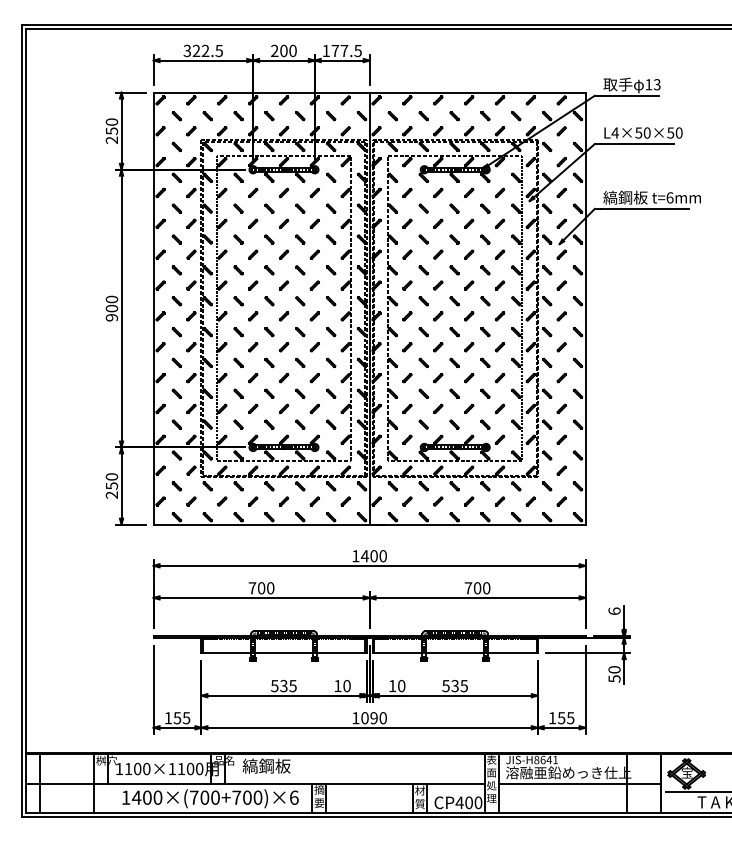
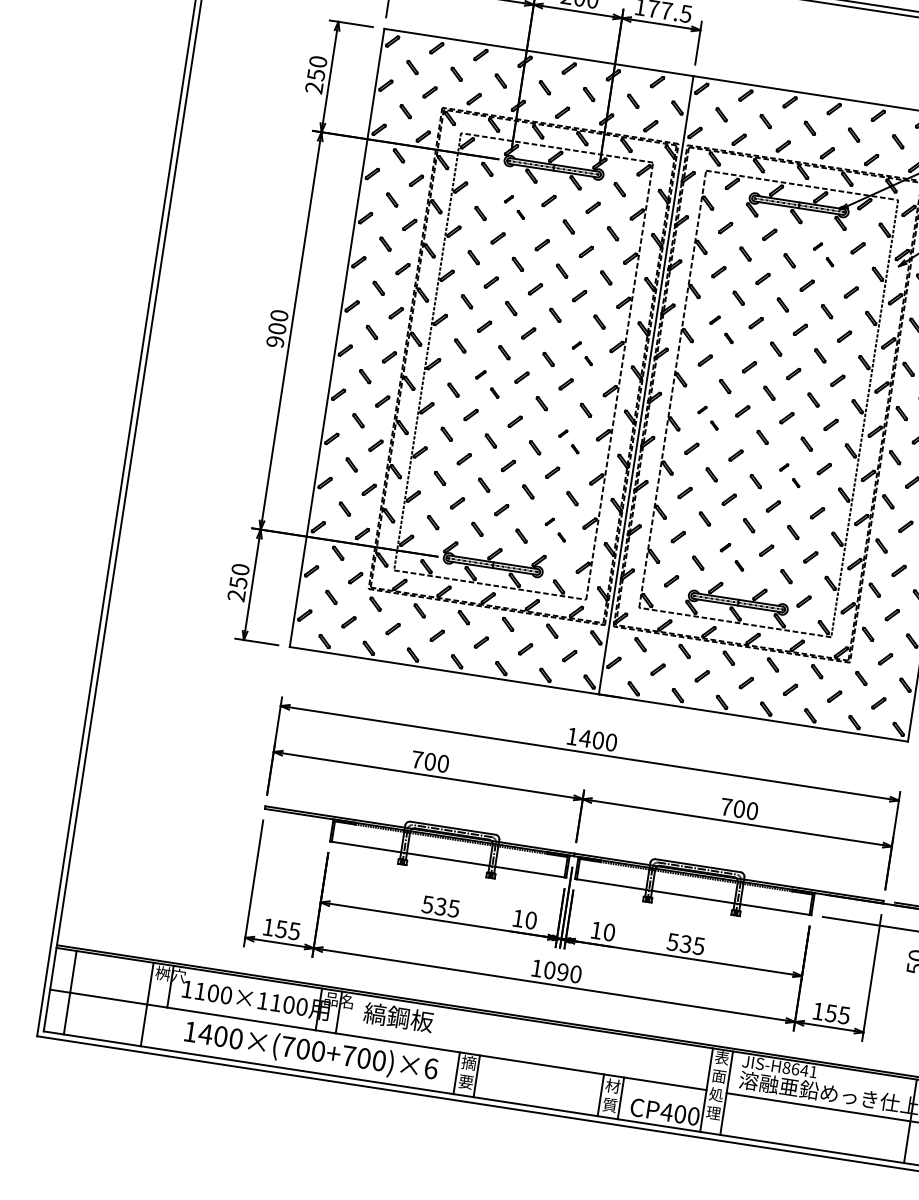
part: (261, 200) -> (515, 206), size x0.6
part: (477, 200) -> (824, 254), size x0.6
part: (415, 262) -> (721, 329), size x0.7
part: (322, 293) -> (582, 353), size x0.6
part: (261, 324) -> (487, 384), size x0.7
part: (415, 324) -> (708, 418), size x0.6
part: (322, 354) -> (568, 440), size x0.6
part: (477, 354) -> (790, 474), size x0.6
part: (322, 416) -> (555, 529), size x0.6
part: (446, 416) -> (732, 556), size x0.7

